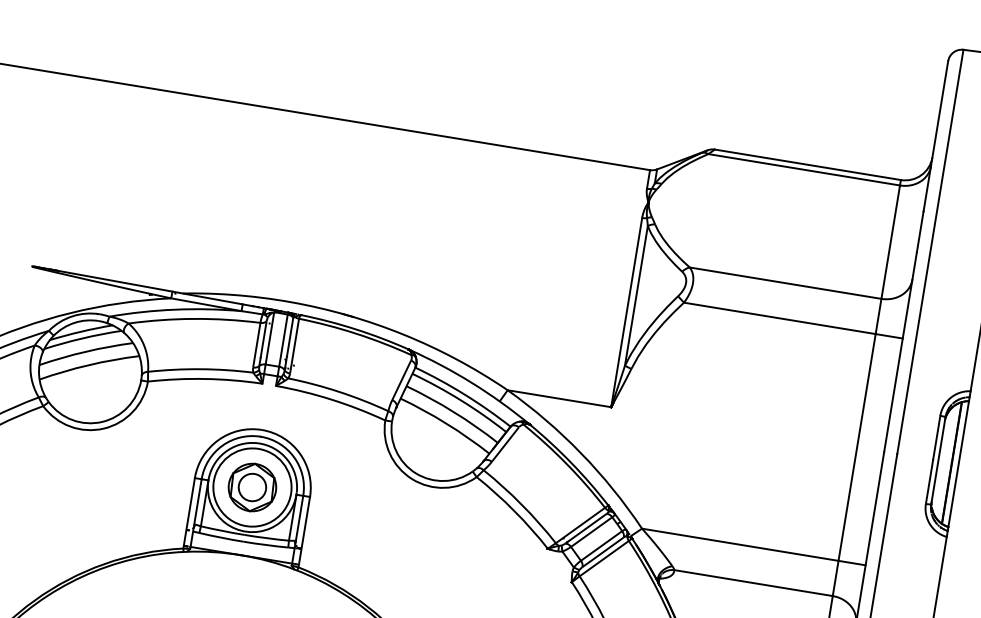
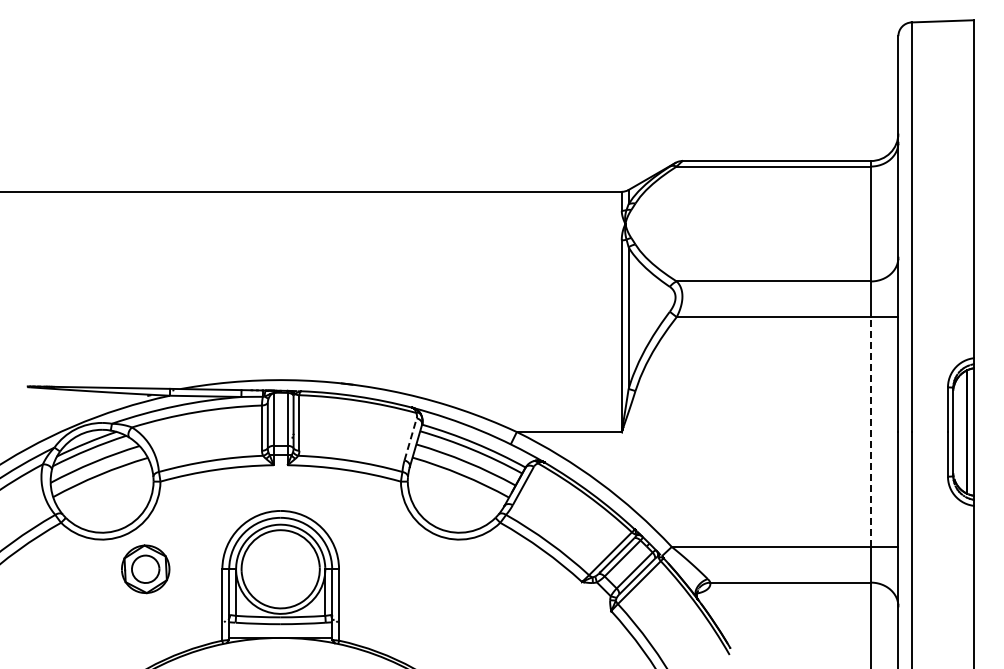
line: (401, 380) -> (410, 439), solid -> dashed
line: (856, 447) -> (870, 432), solid -> dashed
part: (252, 487) -> (145, 569), moved

